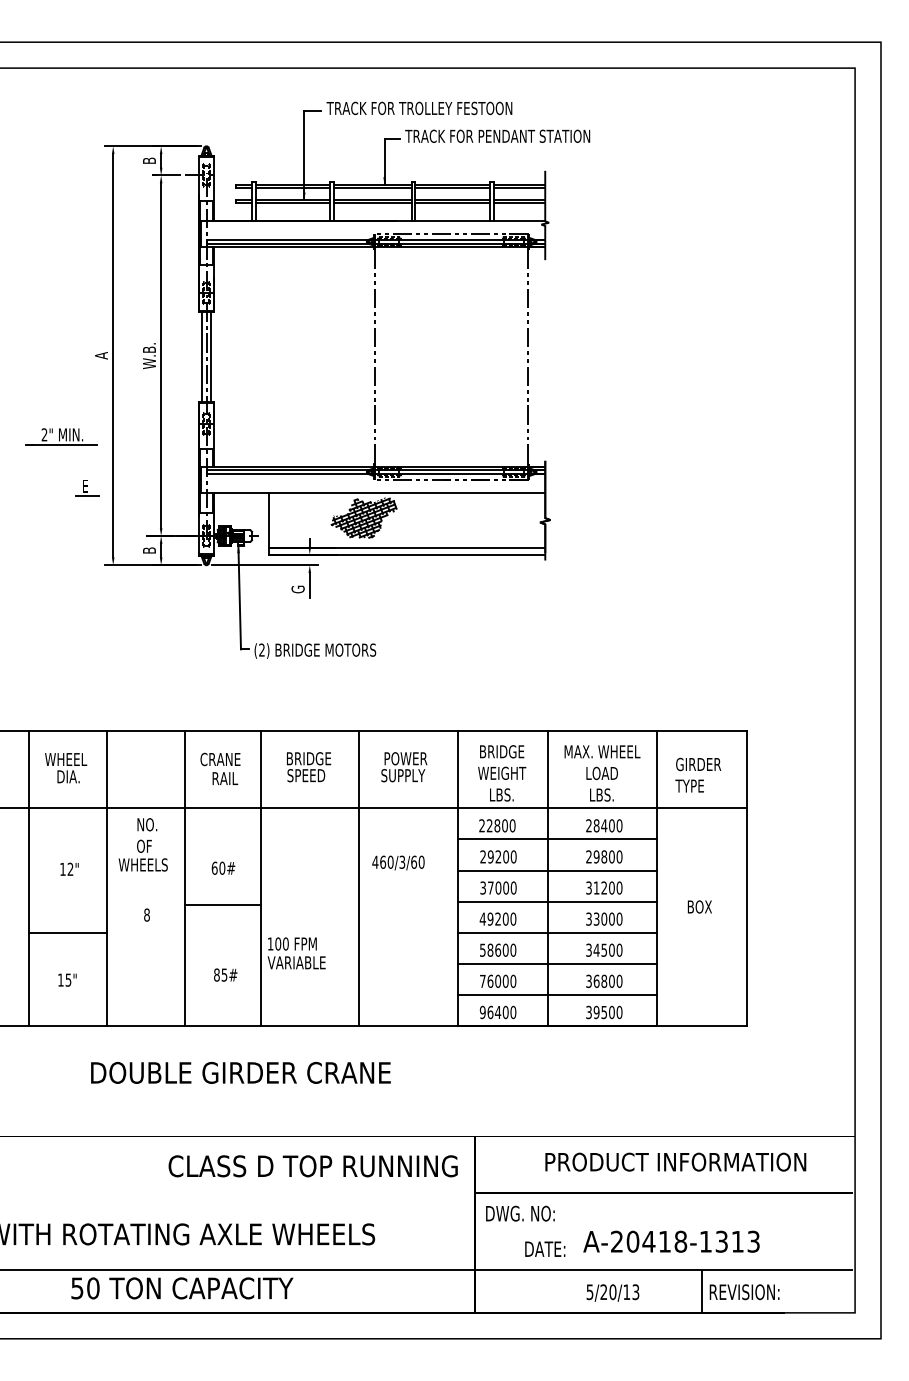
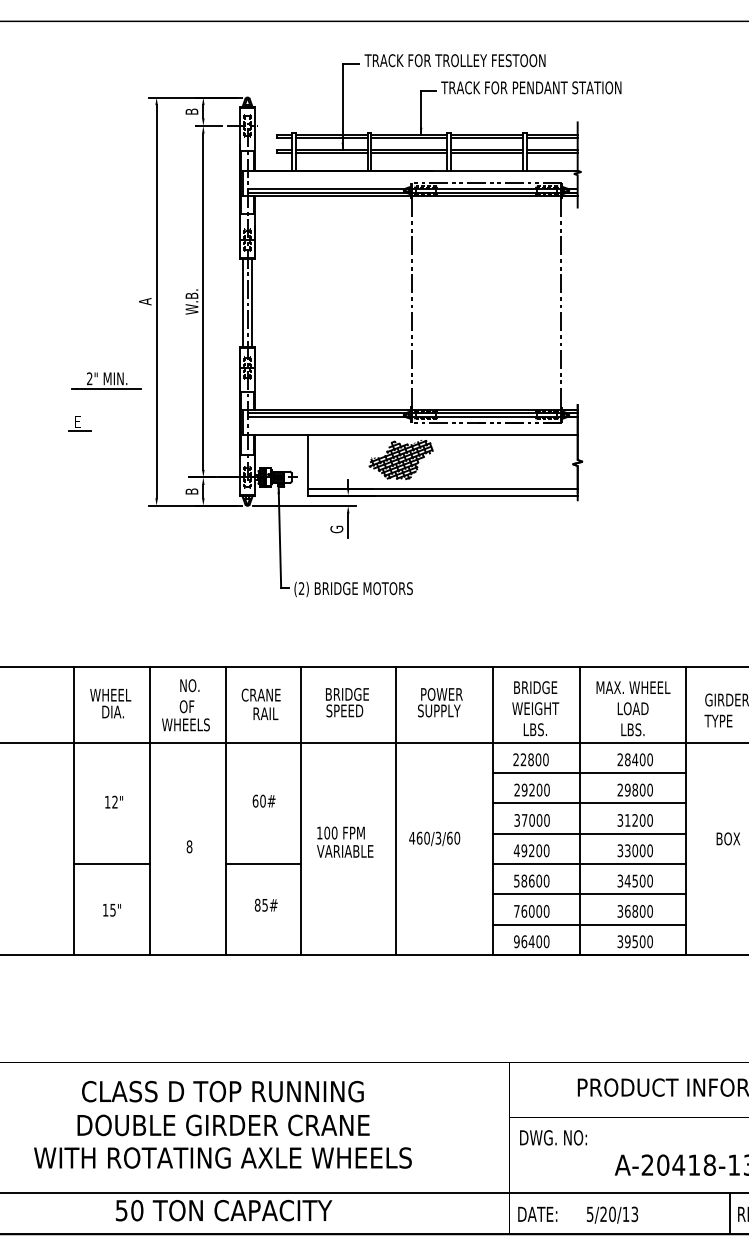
part: (87, 488) -> (79, 424), moved
text: (142, 844) -> (185, 704), moved
text: (398, 862) -> (434, 838), moved
line: (222, 904) -> (263, 863), moved
text: (296, 953) -> (345, 842), moved
text: (240, 1072) -> (223, 1124), moved
text: (312, 1166) -> (222, 1091), moved
text: (545, 1248) -> (537, 1213), moved
text: (612, 1292) -> (612, 1214), moved

